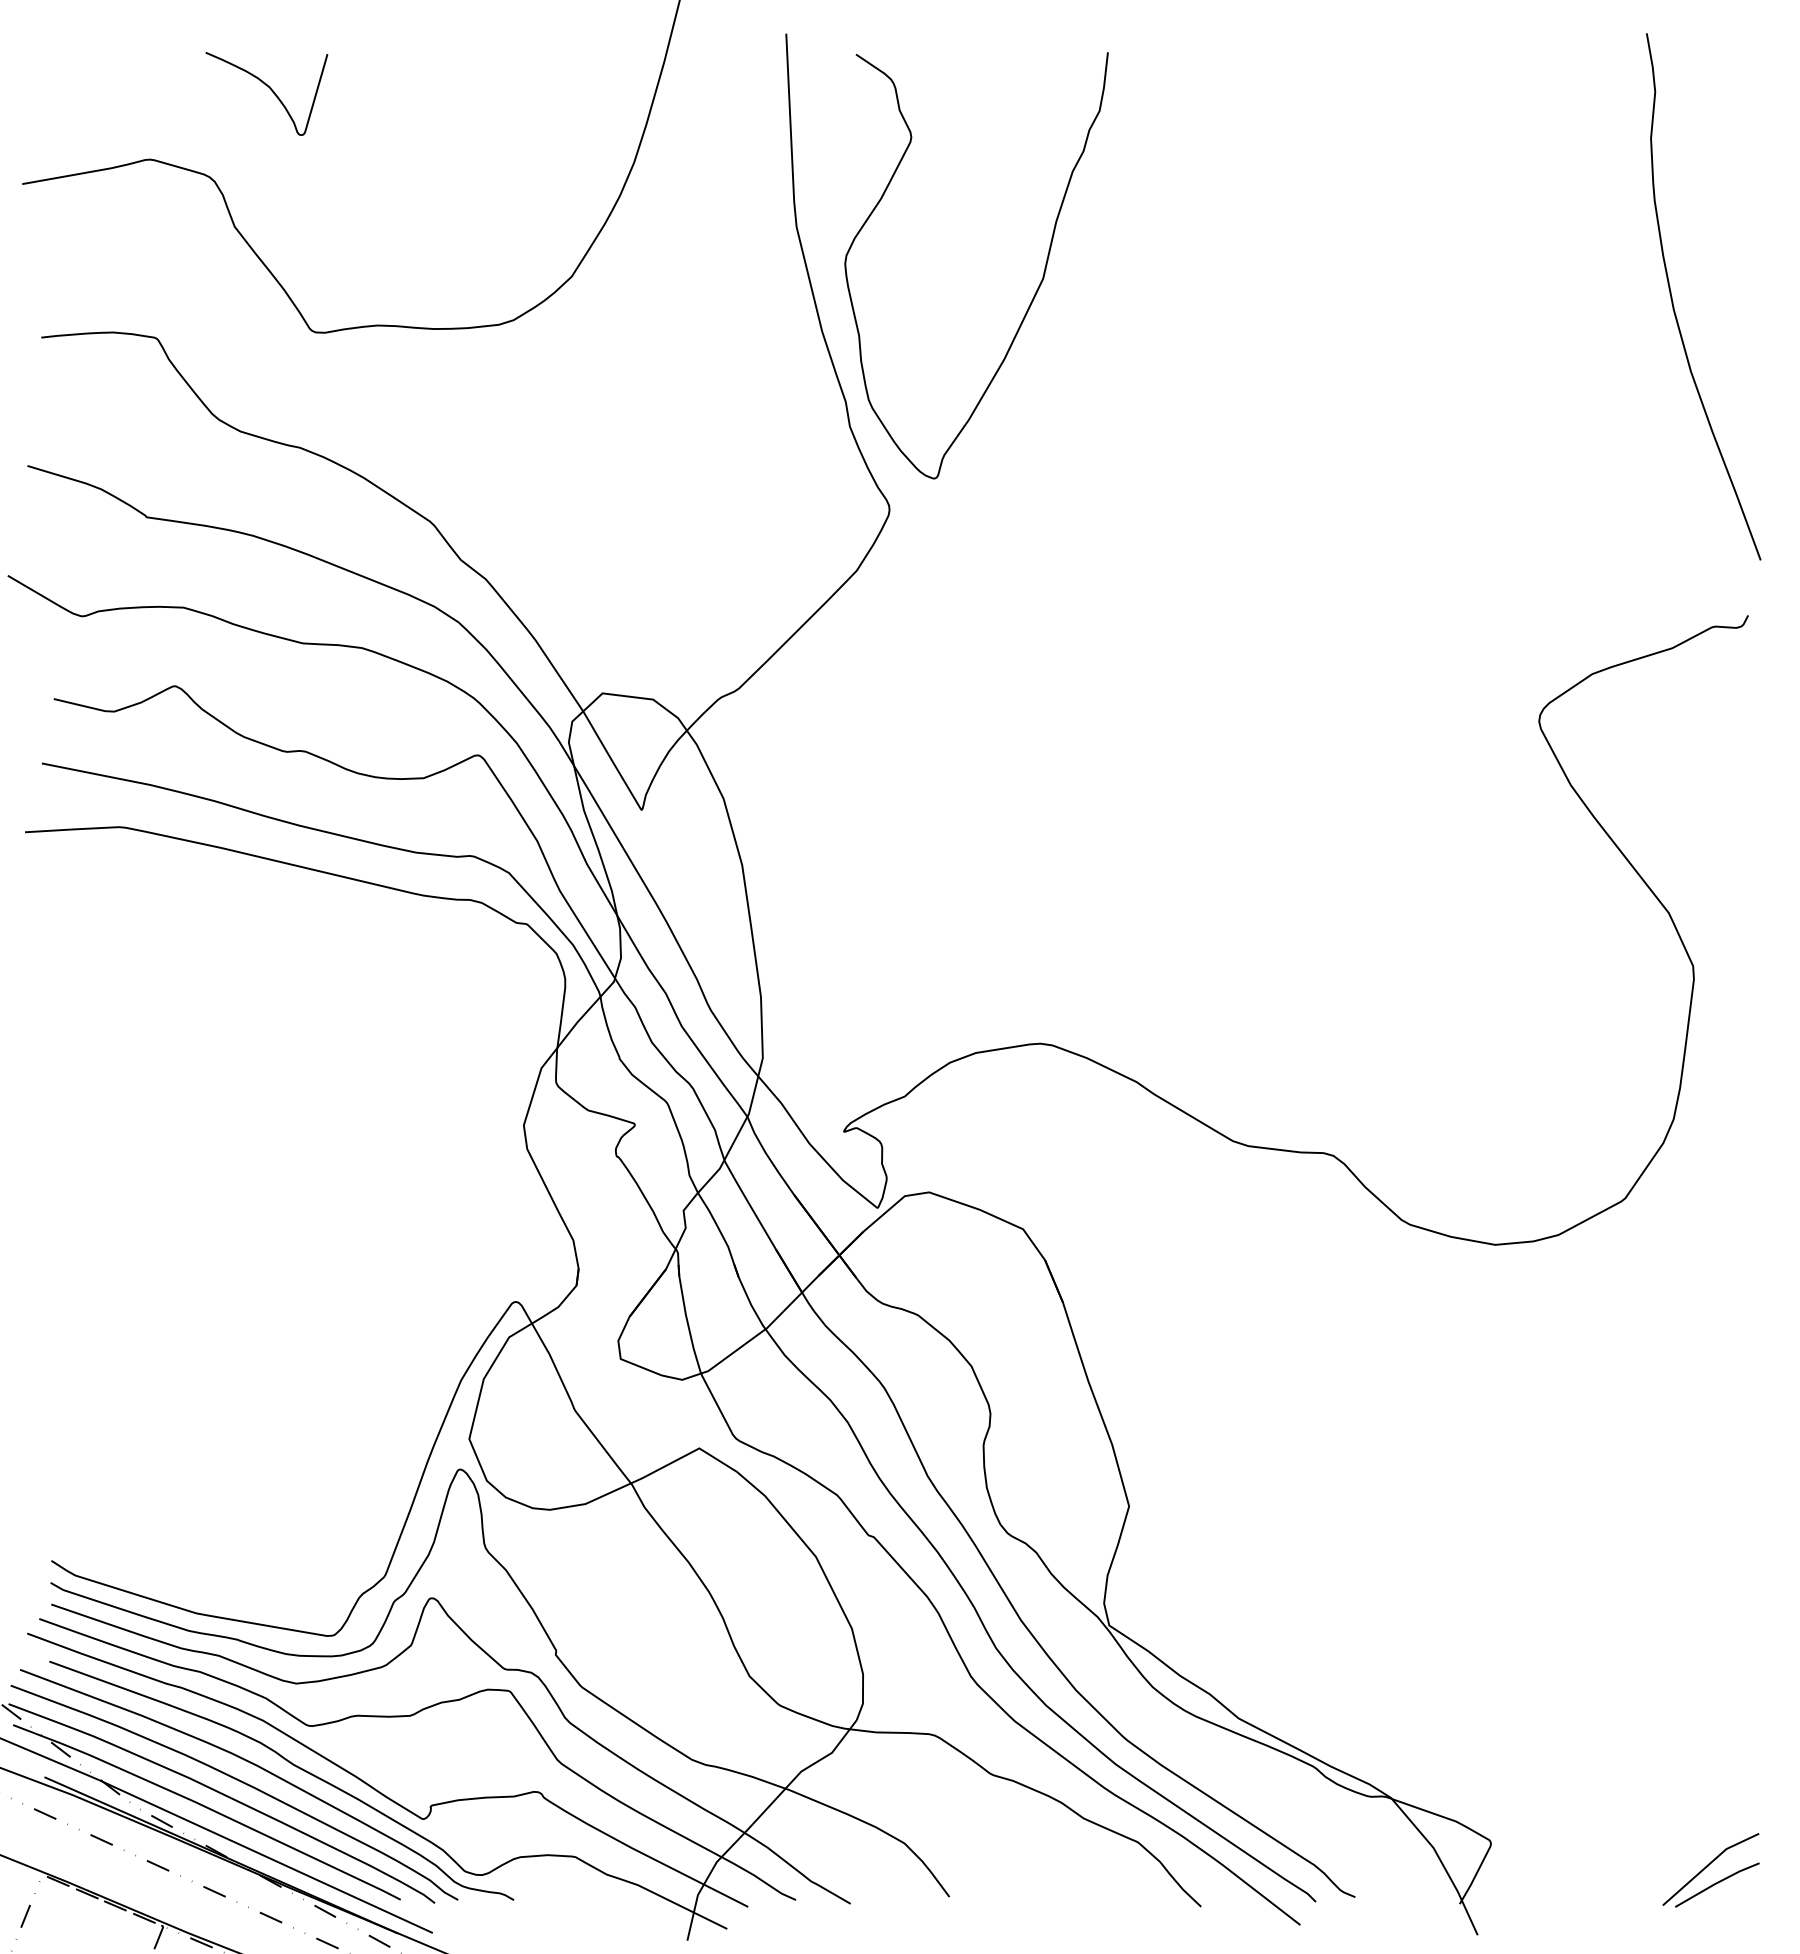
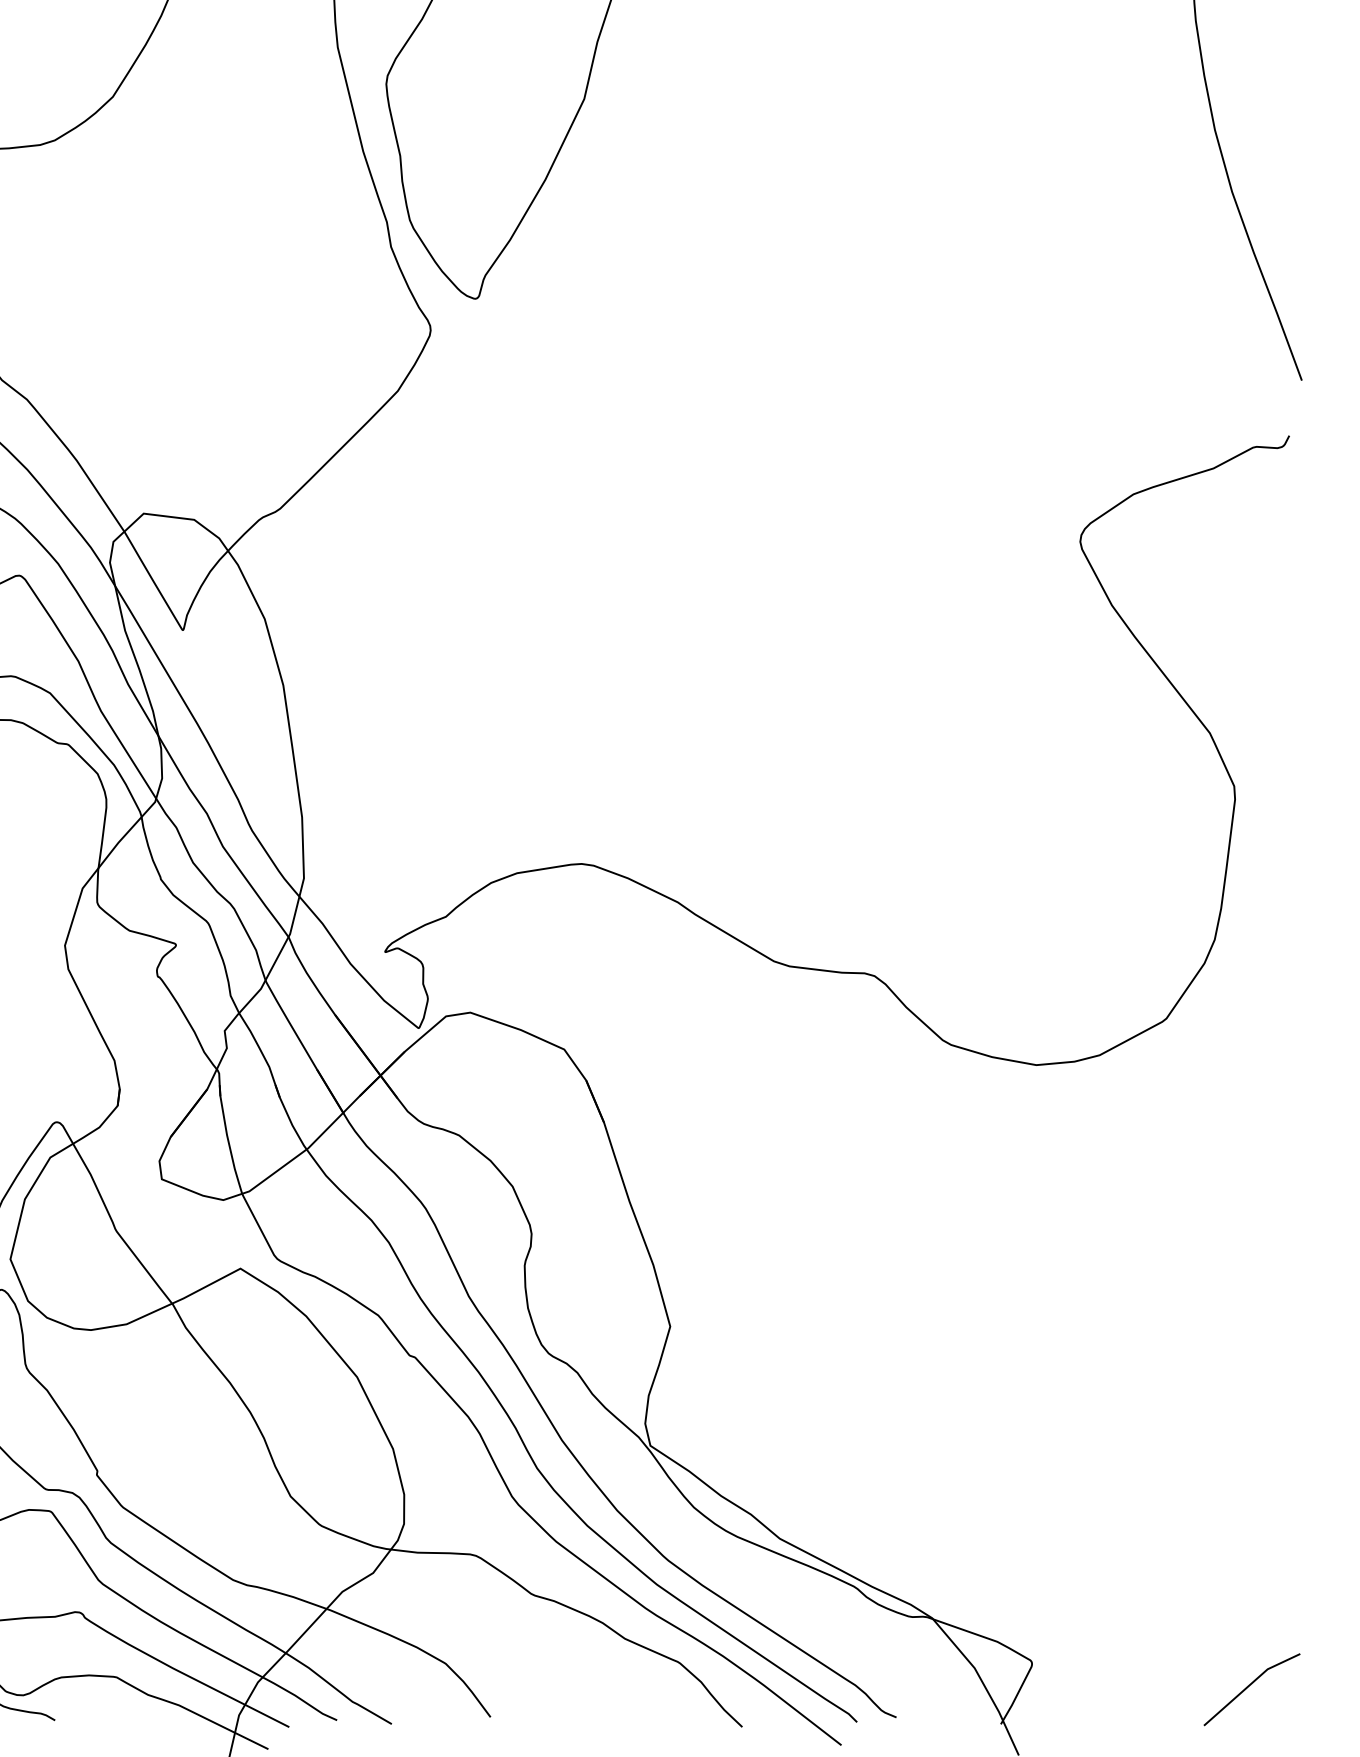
line: (1717, 1883) -> (1258, 1703), removed

